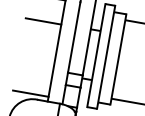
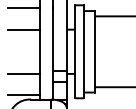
line: (34, 69) -> (23, 73), added

